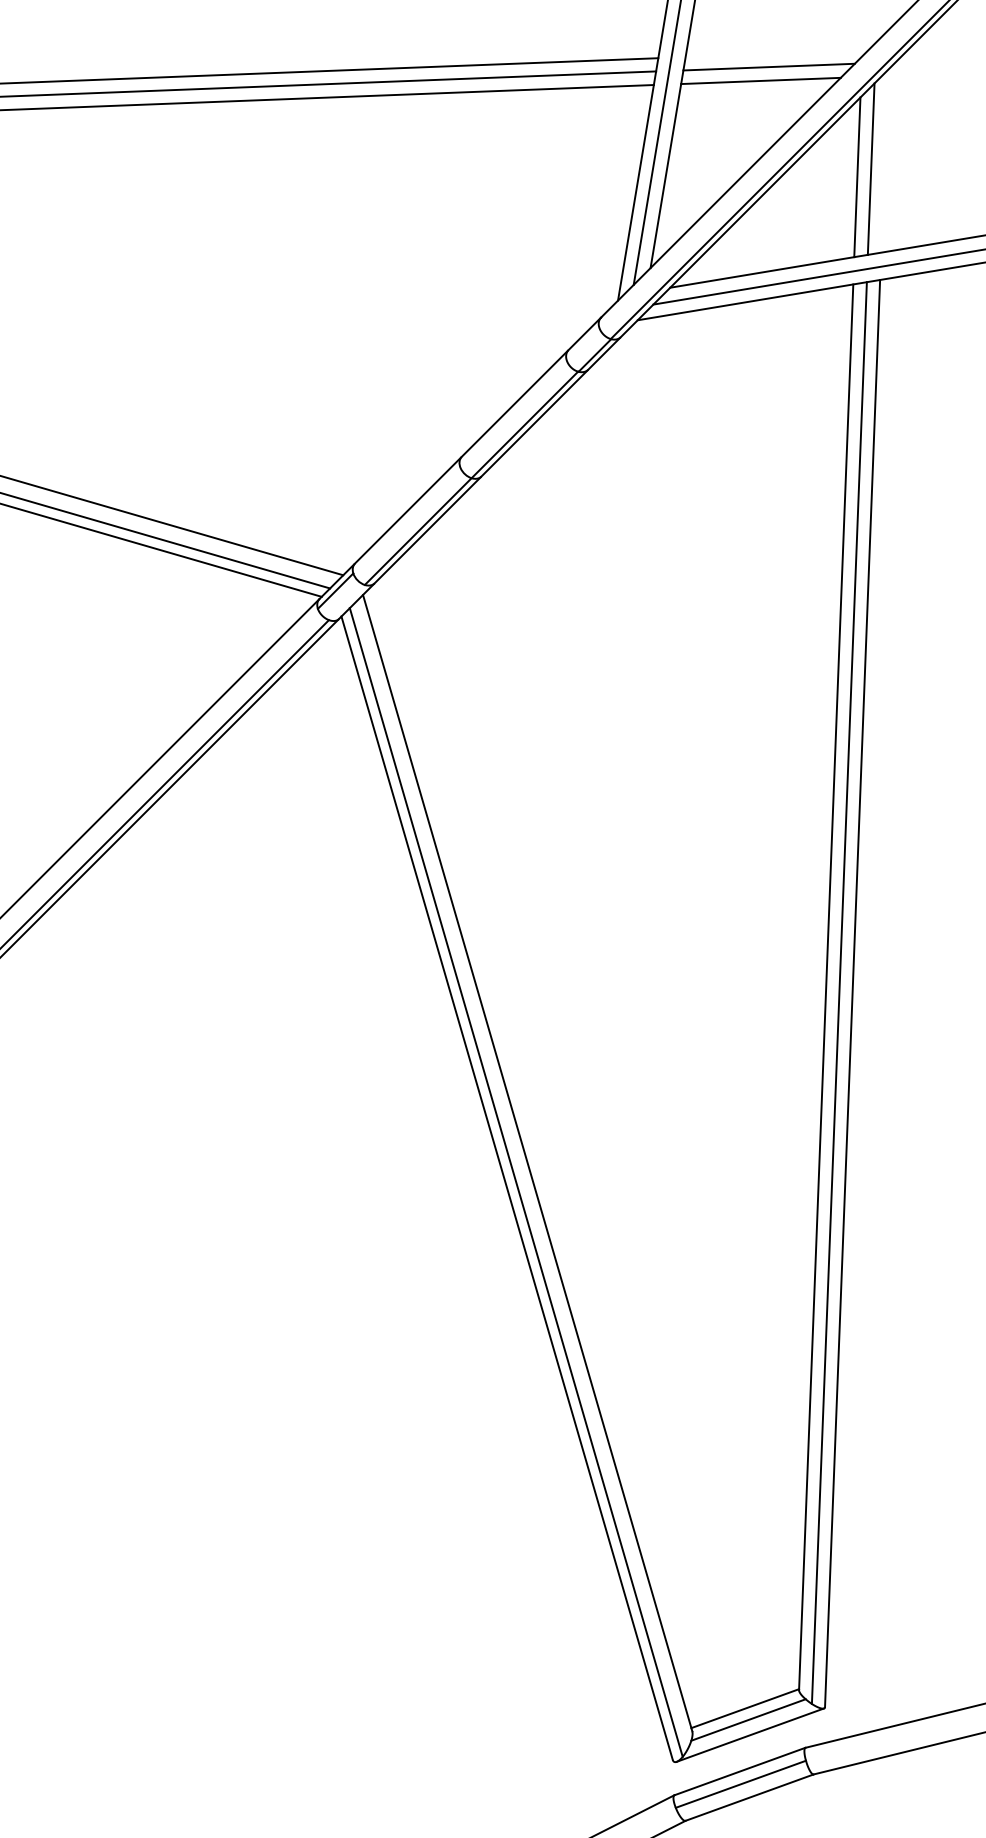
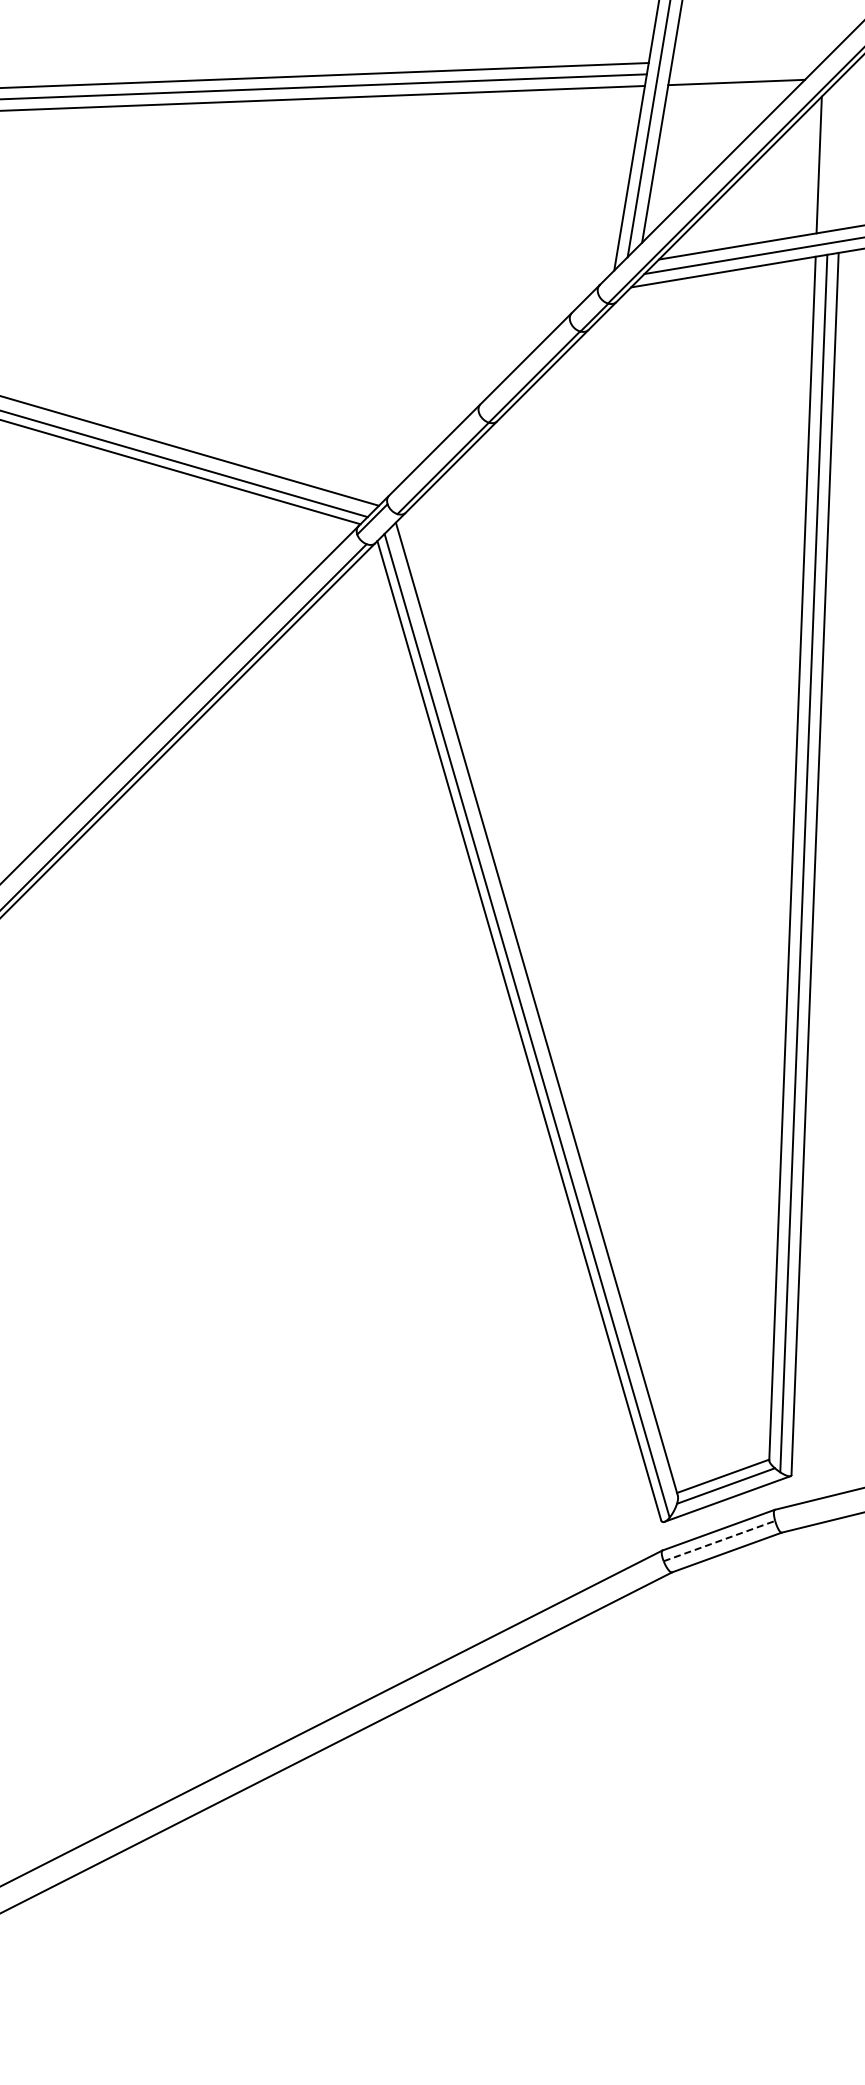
line: (768, 66) -> (743, 70), removed
line: (870, 168) -> (830, 157), removed
line: (740, 1783) -> (719, 1540), solid -> dashed

